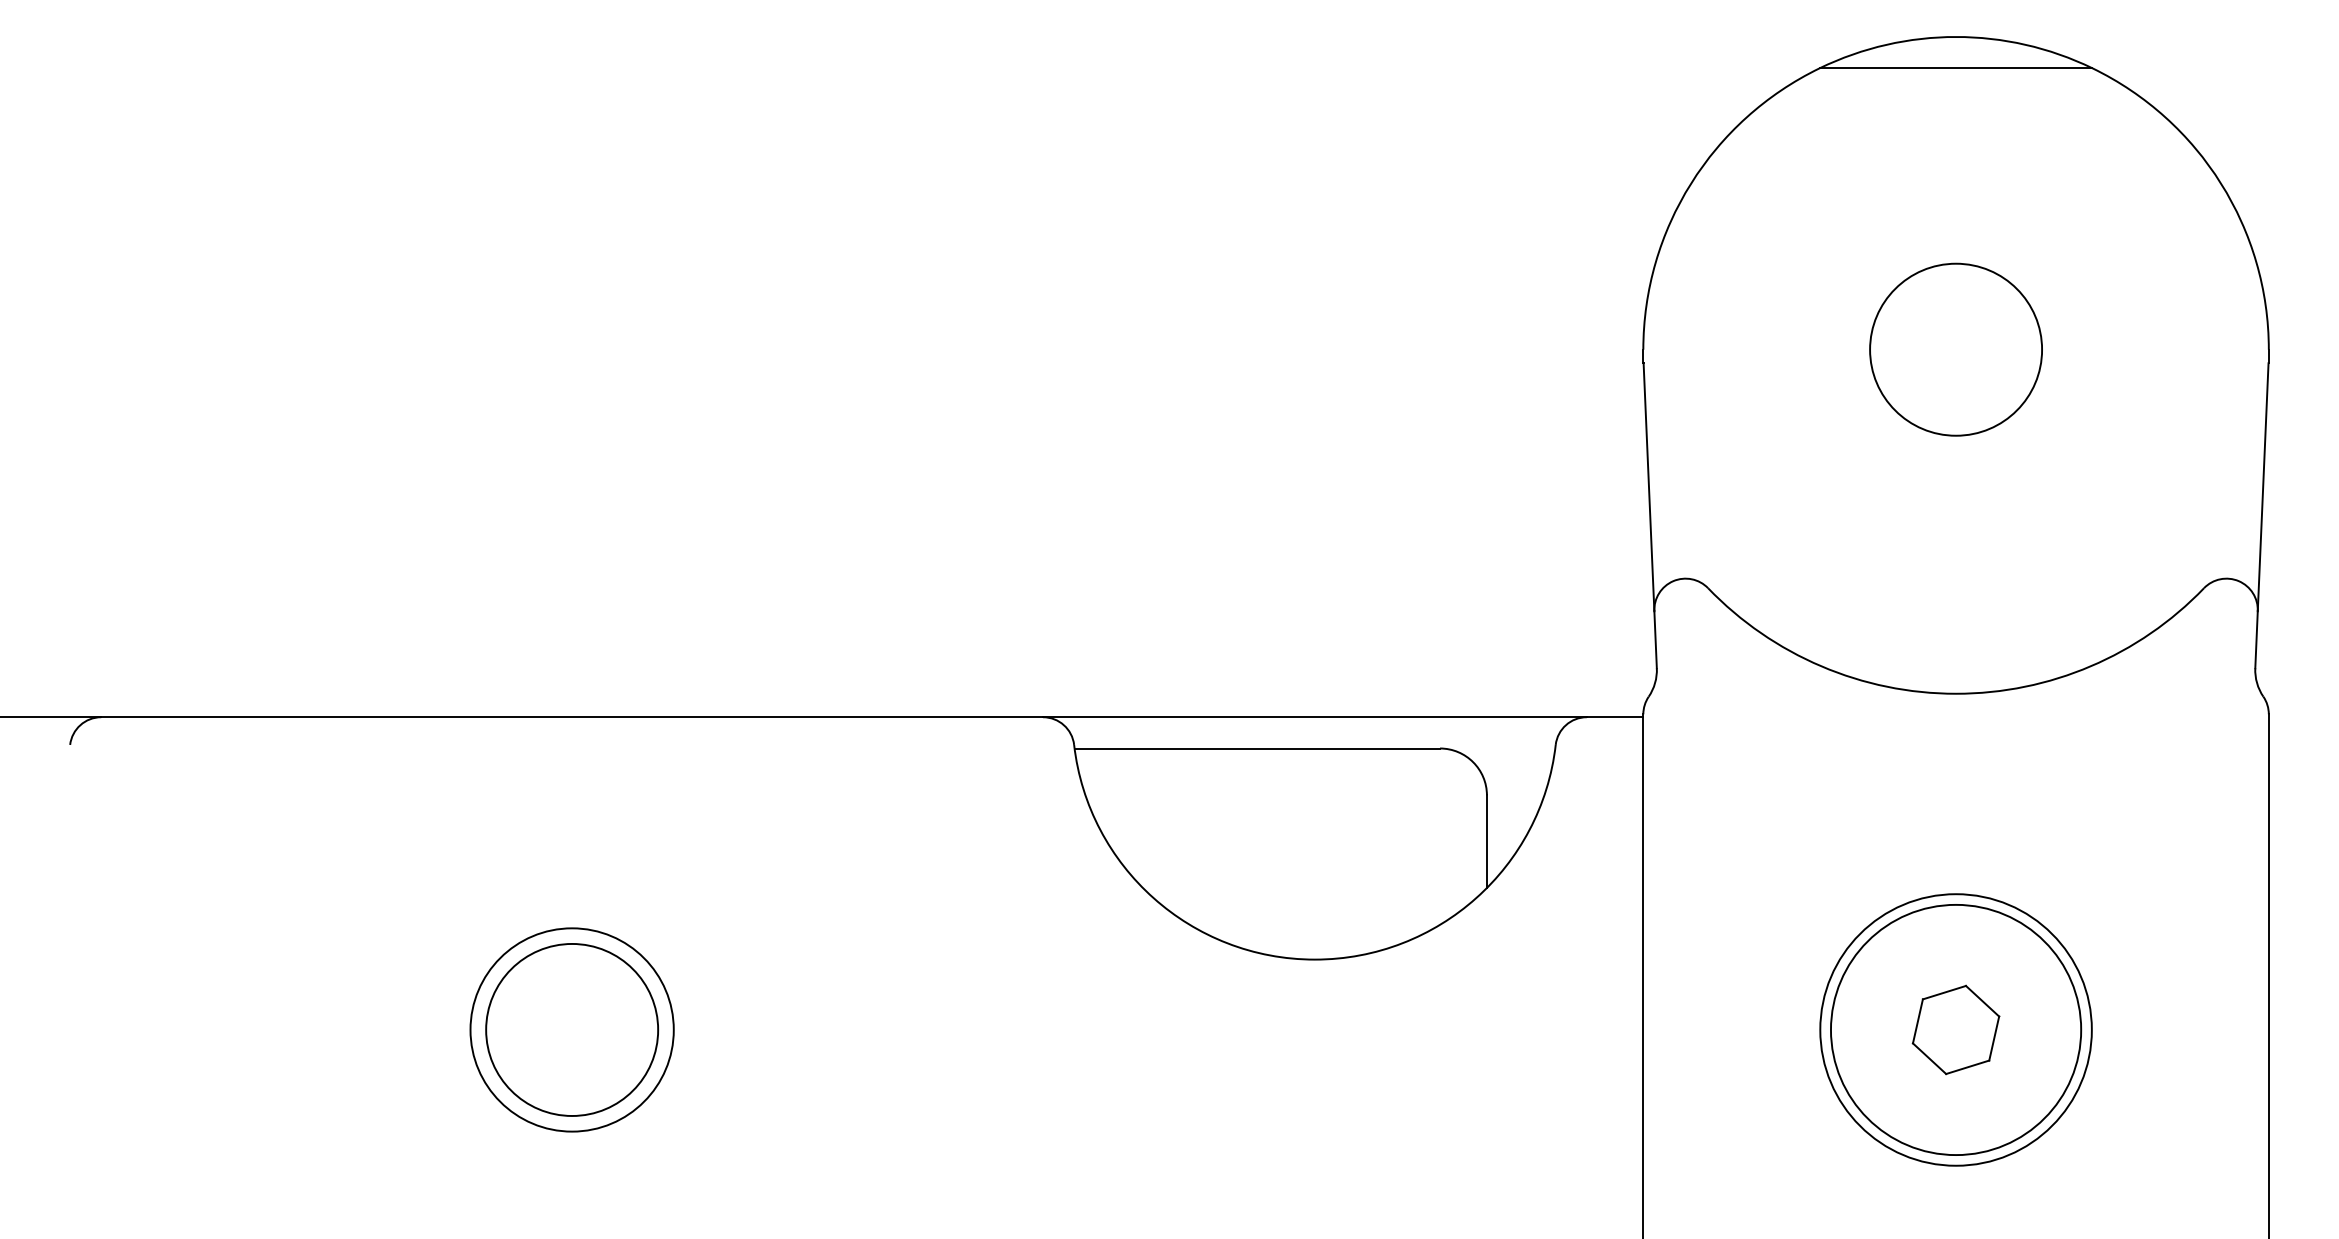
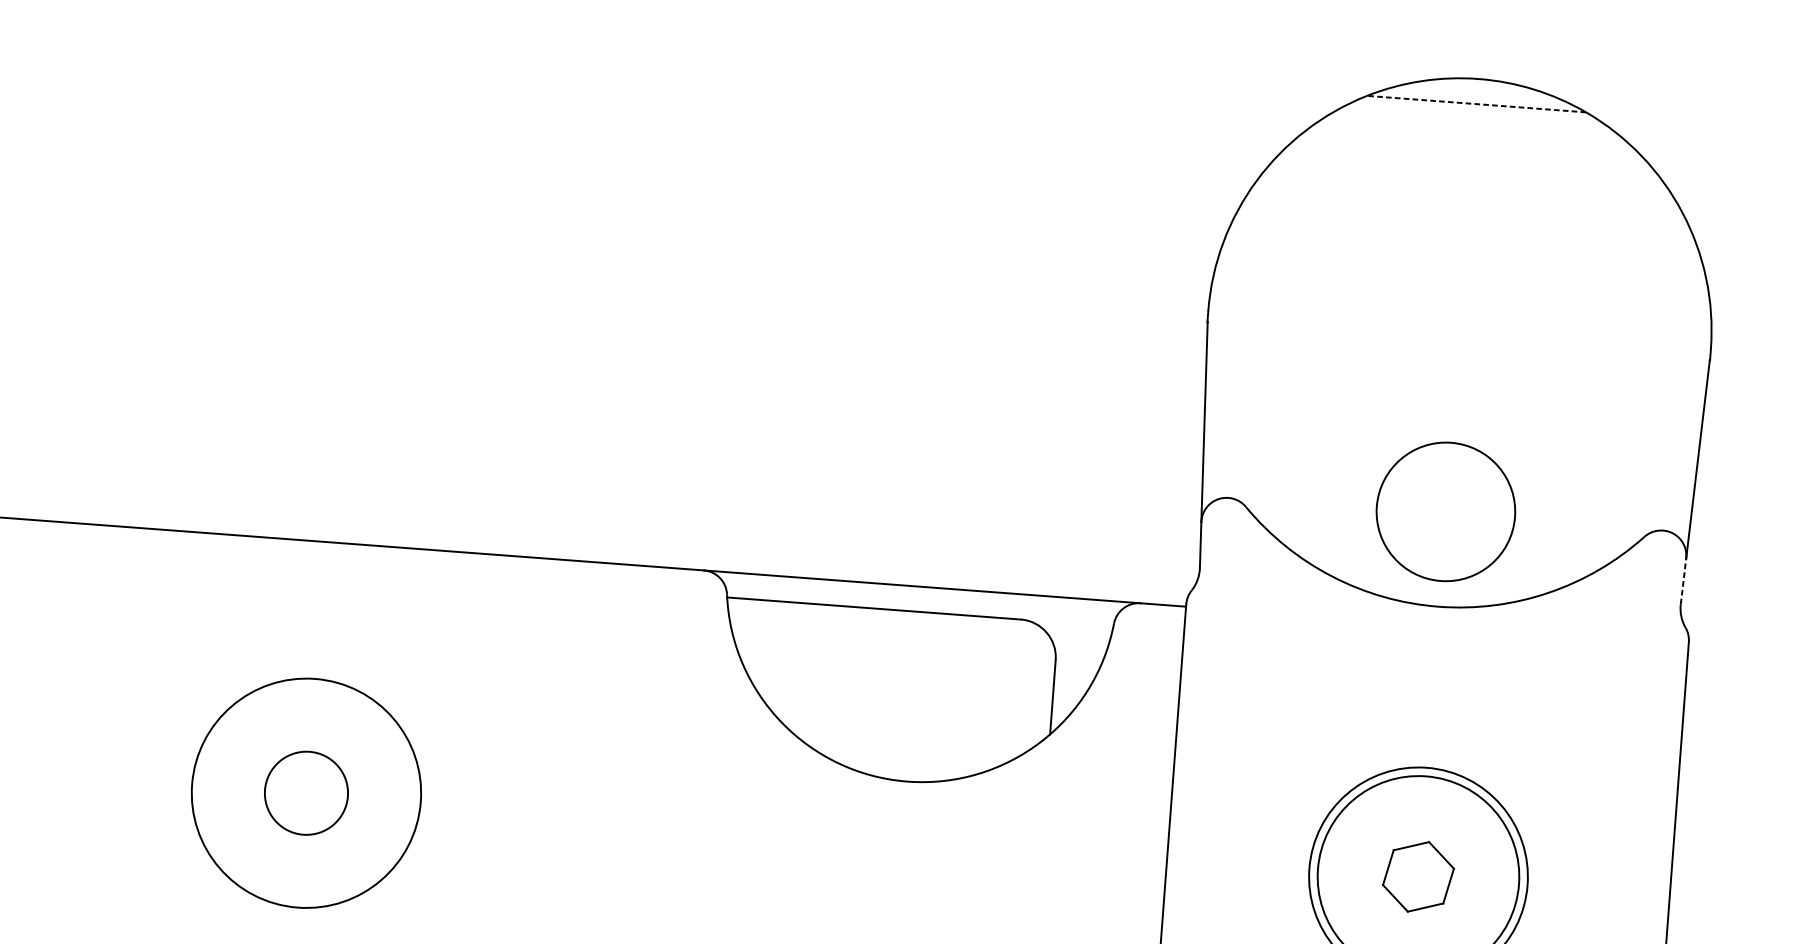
line: (1955, 68) -> (1476, 104), solid -> dashed
circle: (1955, 349) -> (1445, 511), moved
line: (2256, 639) -> (1683, 581), solid -> dashed
circle: (571, 1029) -> (305, 792), size x1.4
circle: (572, 1029) -> (306, 792), size x0.6

